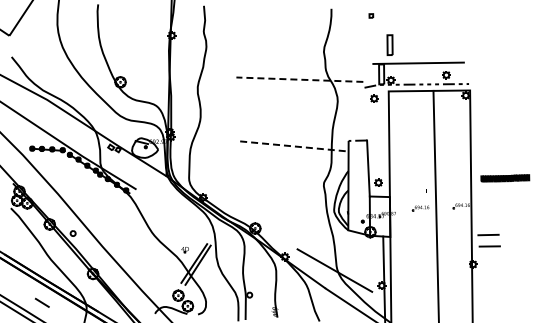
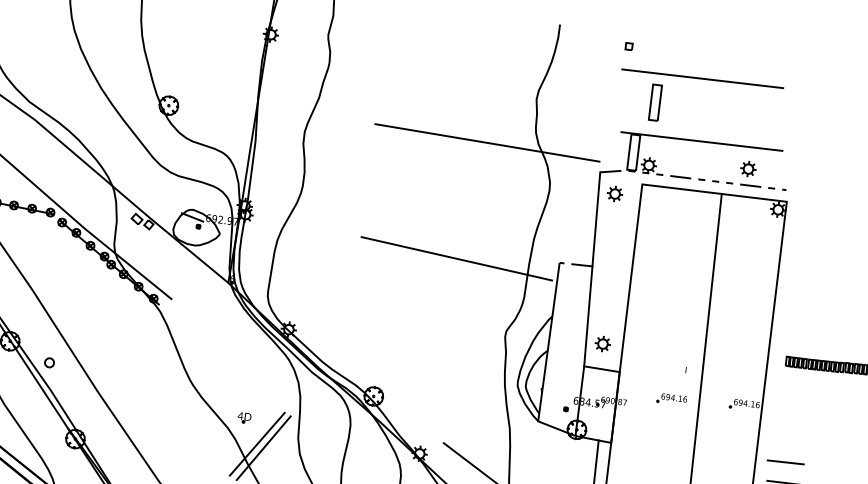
line: (414, 28) -> (702, 78), added
line: (299, 79) -> (486, 142), dashed -> solid
line: (365, 113) -> (595, 218), added
line: (291, 146) -> (457, 259), dashed -> solid

